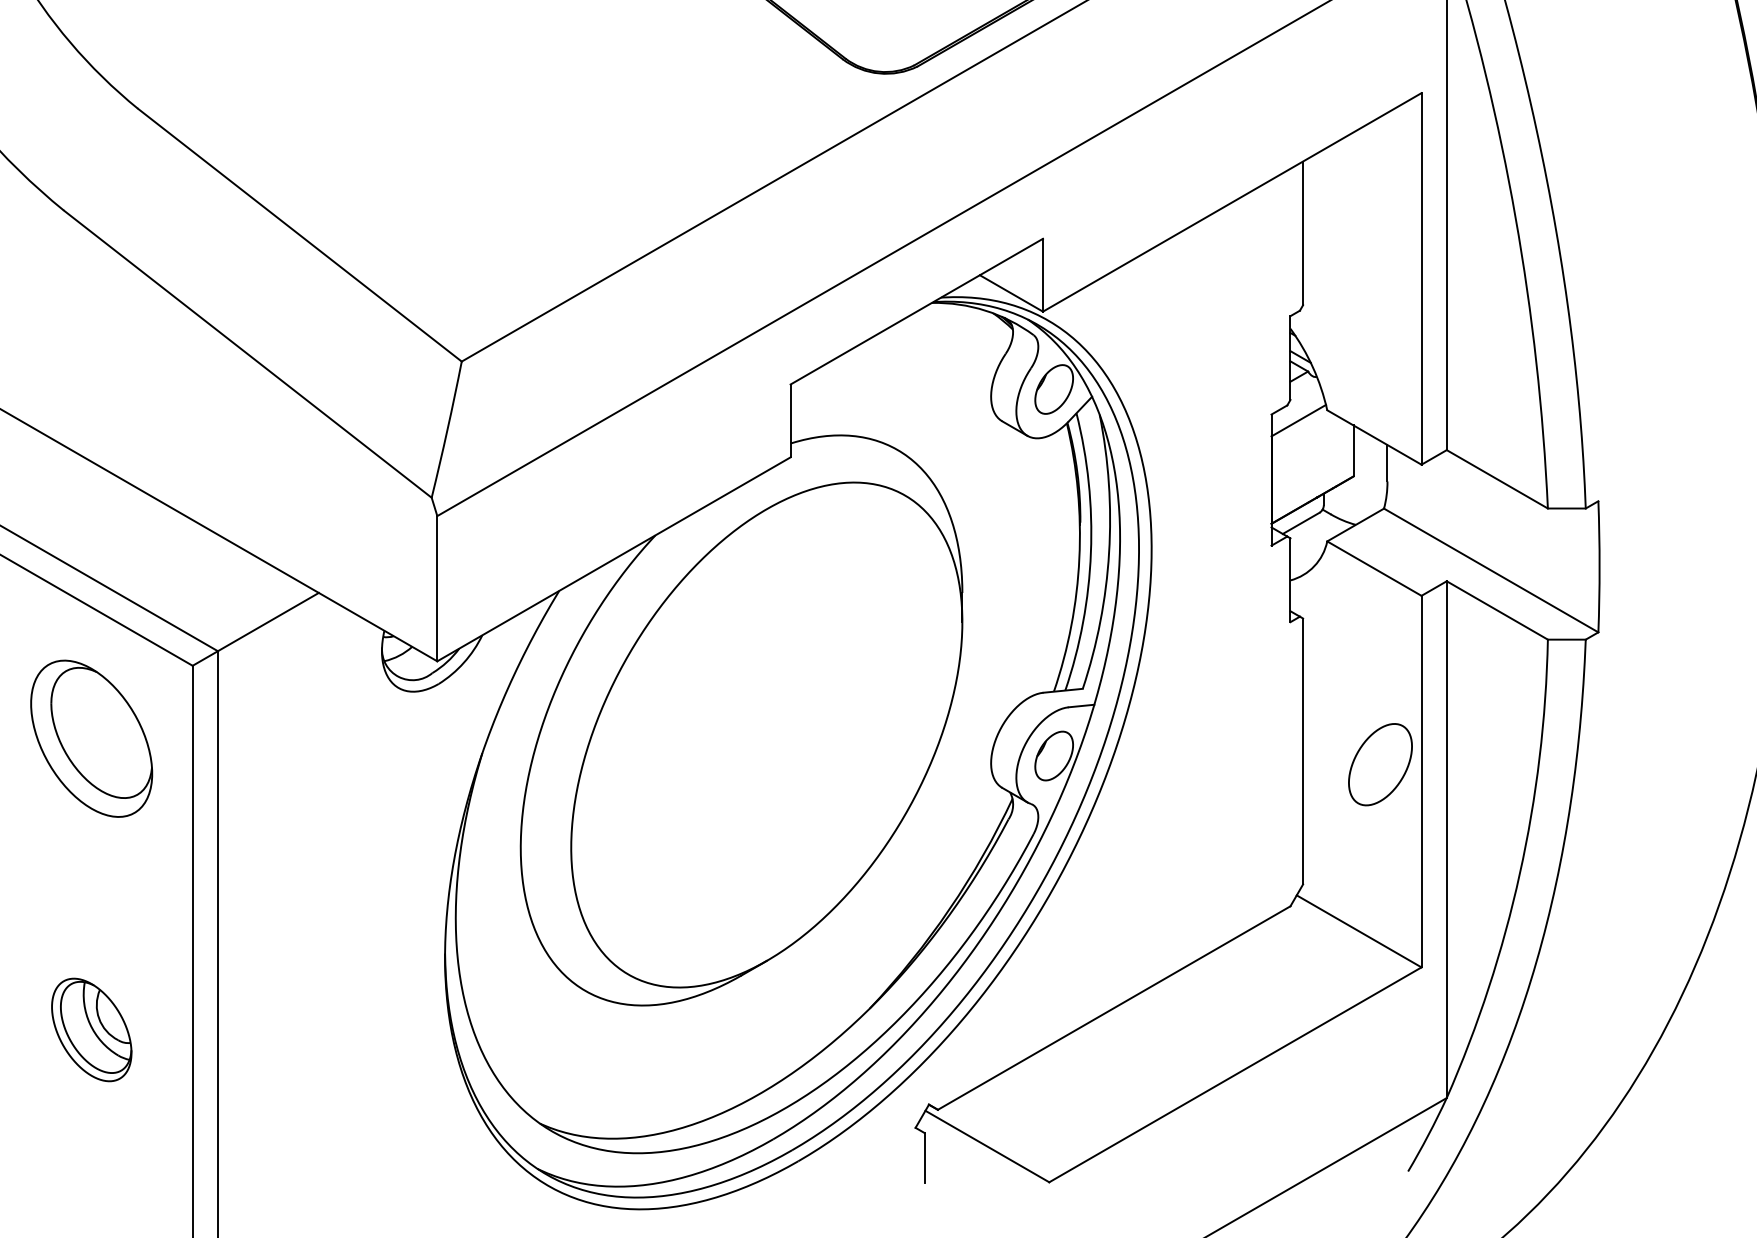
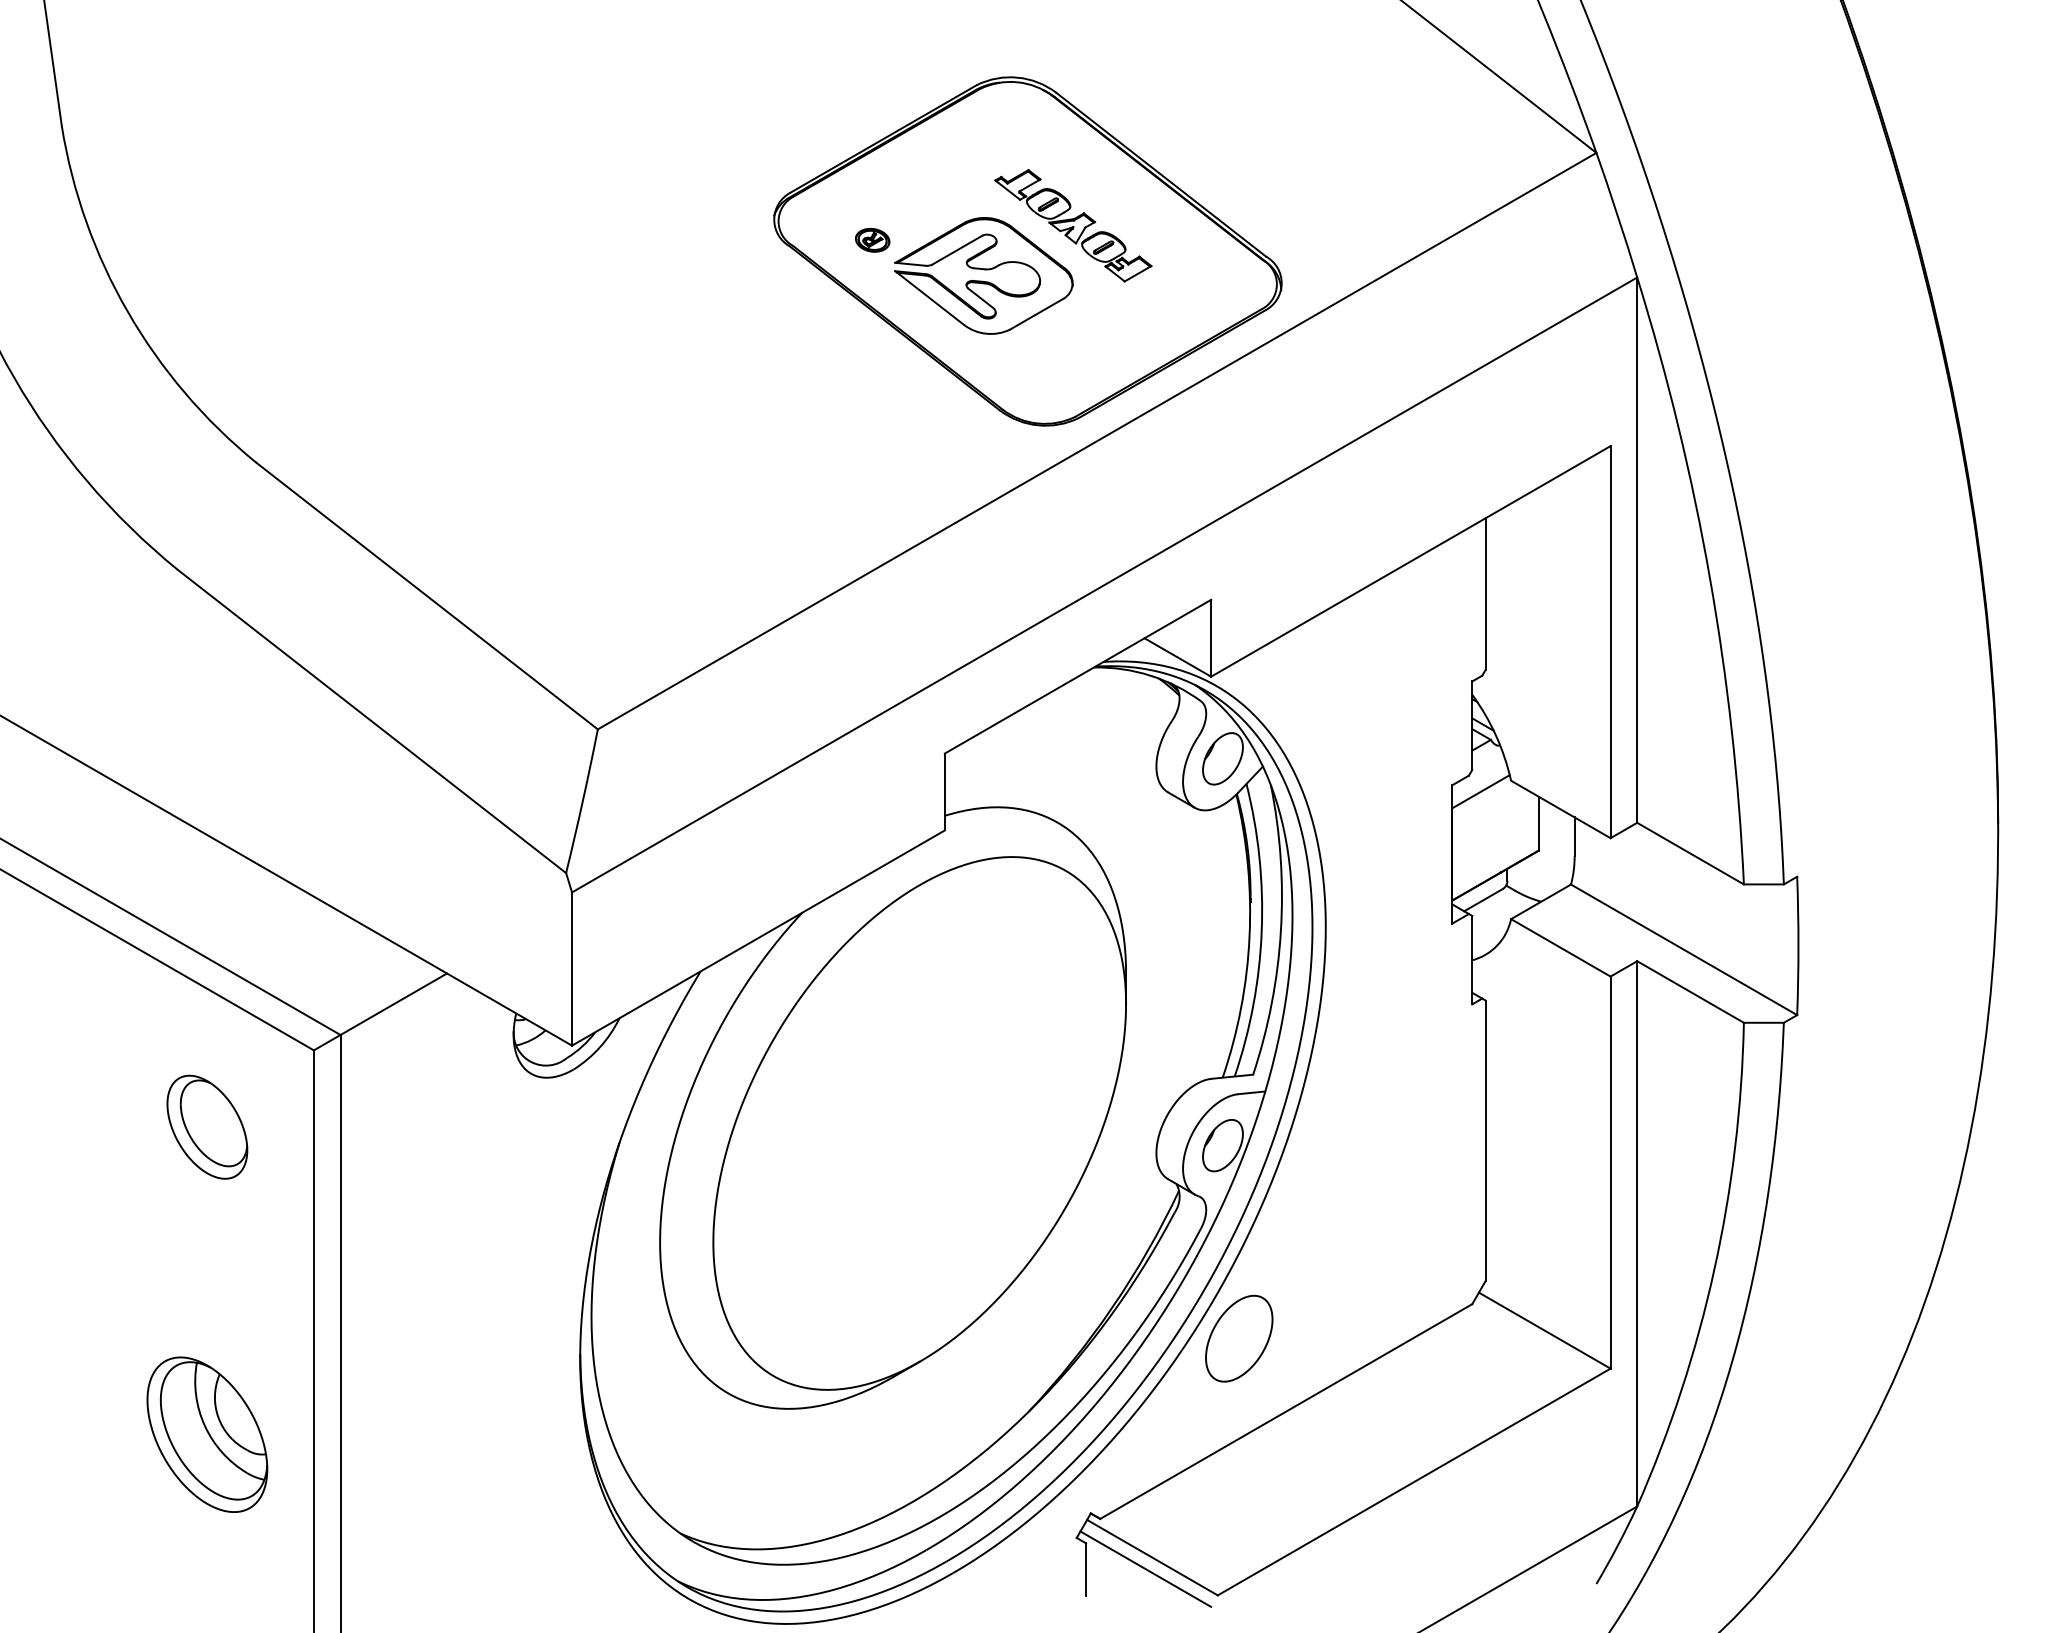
part: (91, 737) -> (207, 1126), size x0.62
part: (1380, 764) -> (1239, 1338), moved
part: (91, 1029) -> (207, 1434), size x1.43
line: (980, 1156) -> (1145, 1568), added

